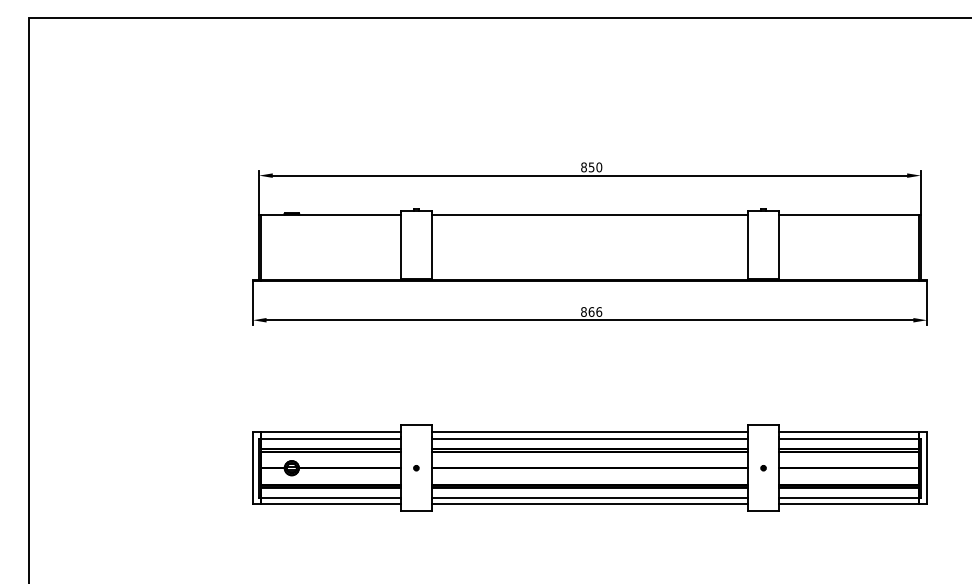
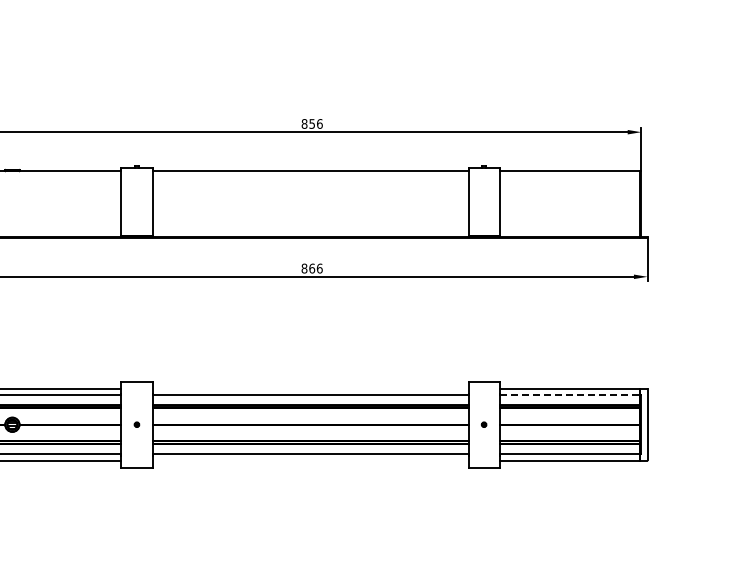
text: (599, 167) -> (320, 124), 850 -> 856
line: (589, 432) -> (310, 389), removed
line: (849, 438) -> (570, 395), solid -> dashed
line: (589, 504) -> (310, 461), removed

